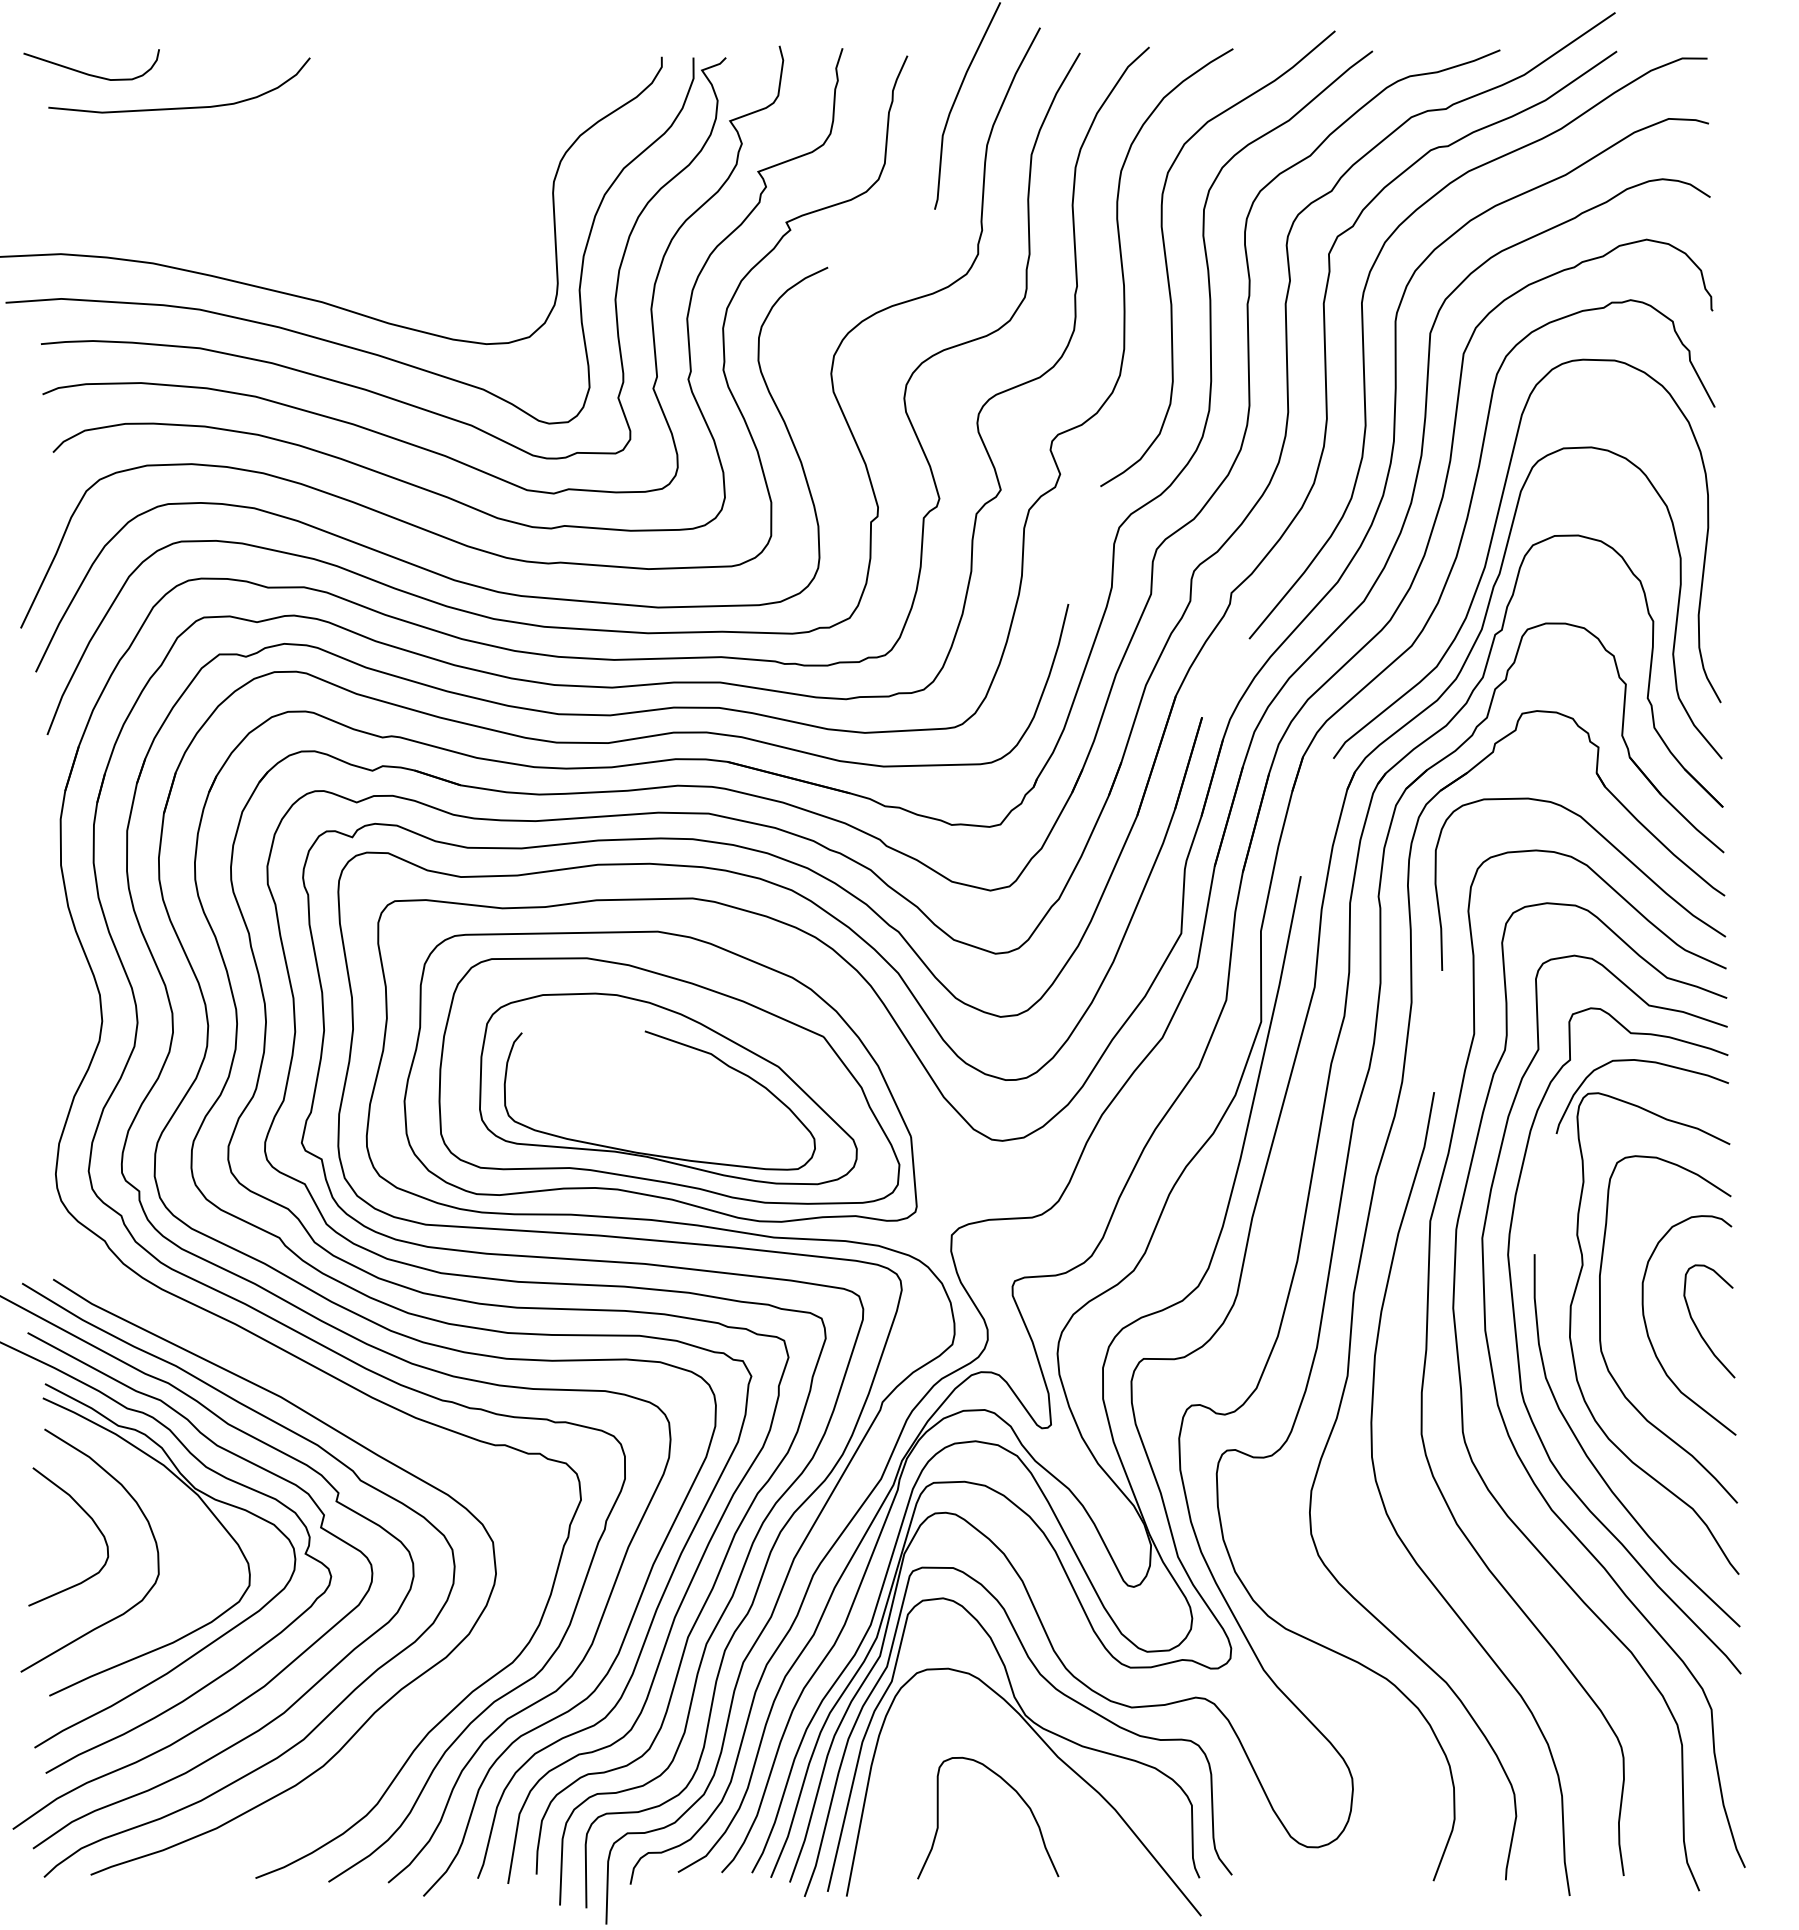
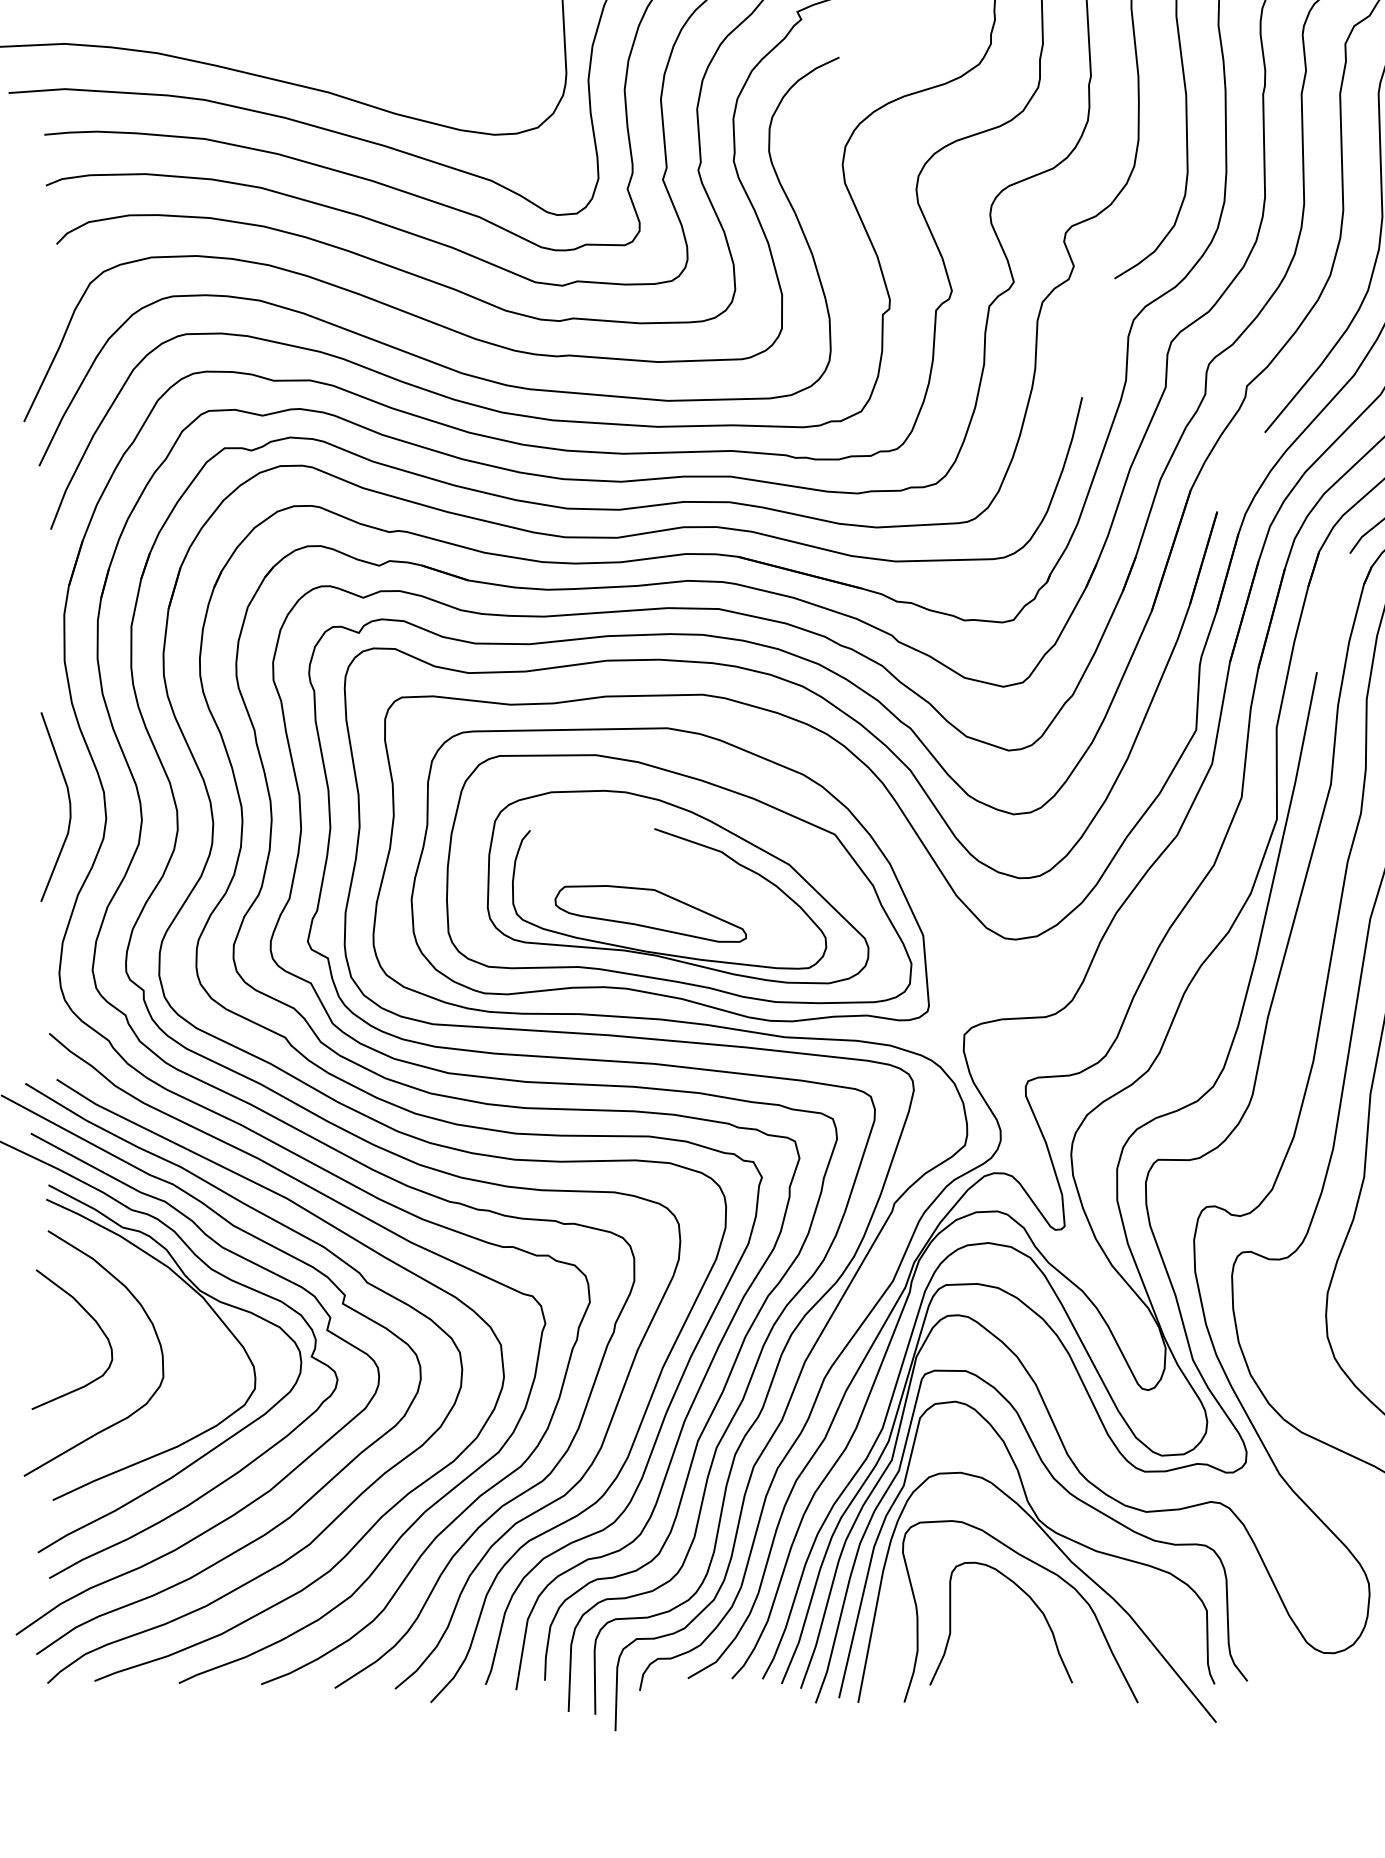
curve: (65, 1009) -> (69, 806), added
part: (641, 1114) -> (650, 912), added
curve: (364, 1420) -> (371, 1222), added
curve: (1029, 1763) -> (1042, 1568), added

